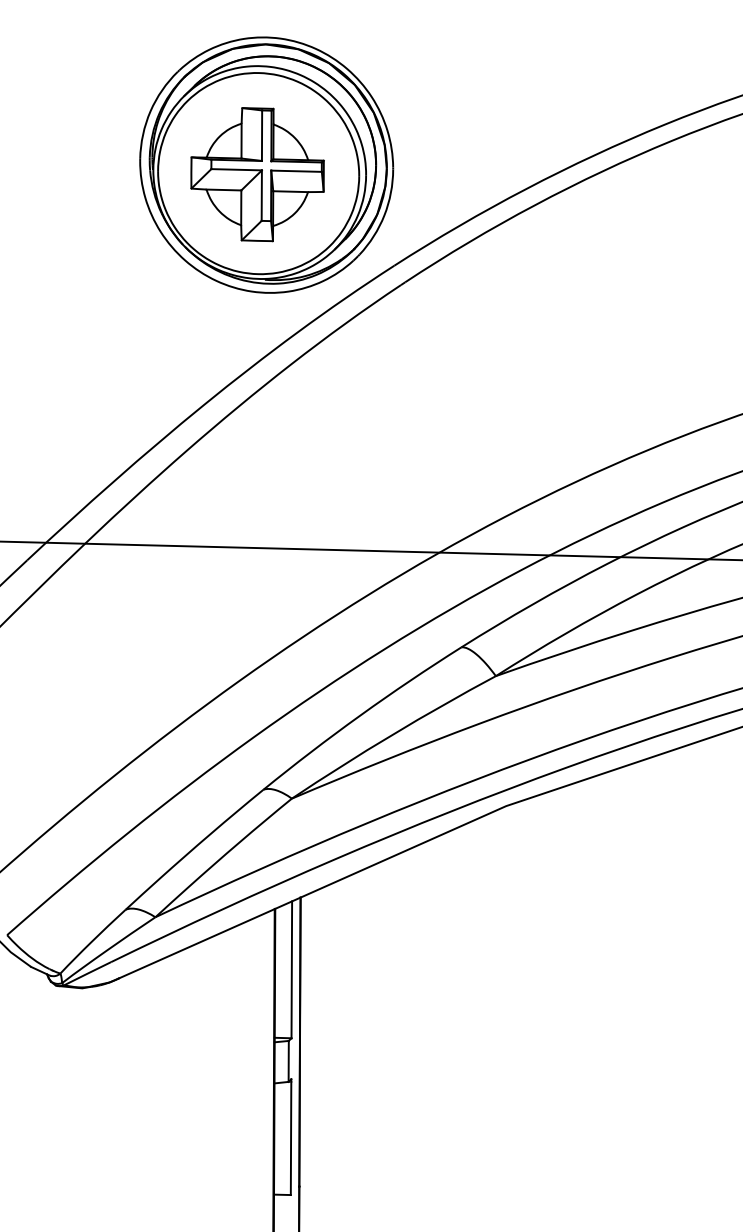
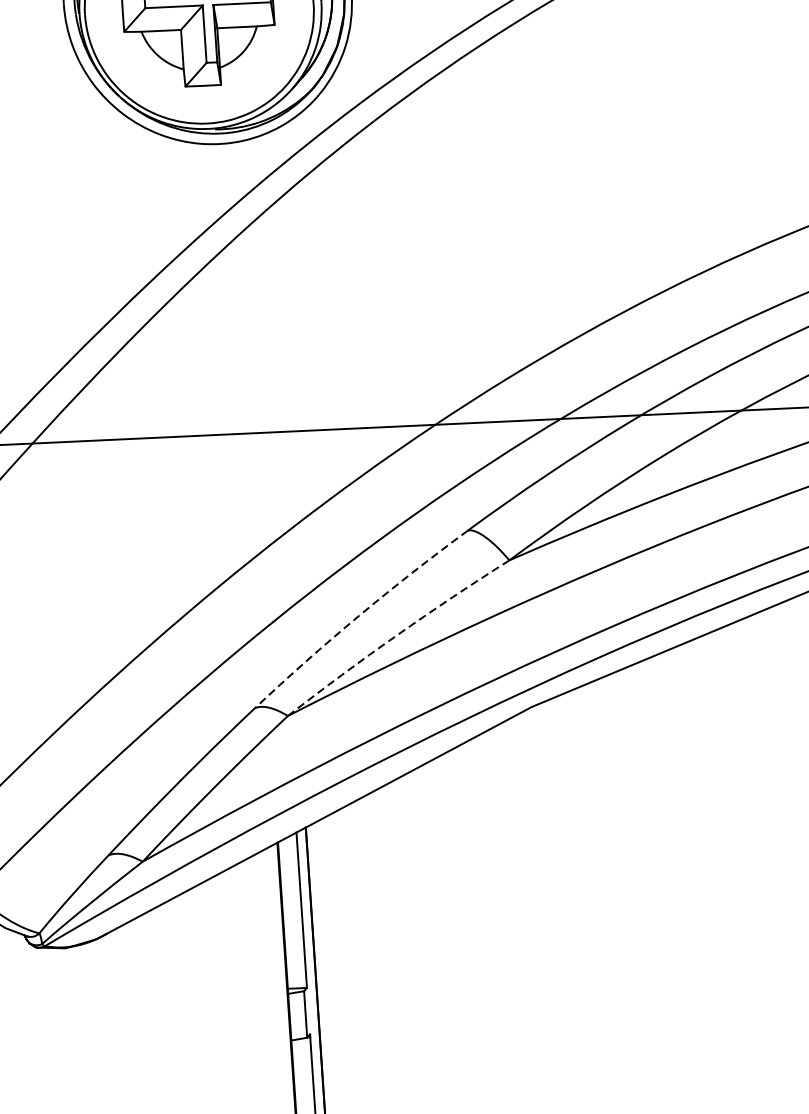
arc: (360, 715) -> (358, 616), solid -> dashed
arc: (392, 734) -> (396, 635), solid -> dashed

